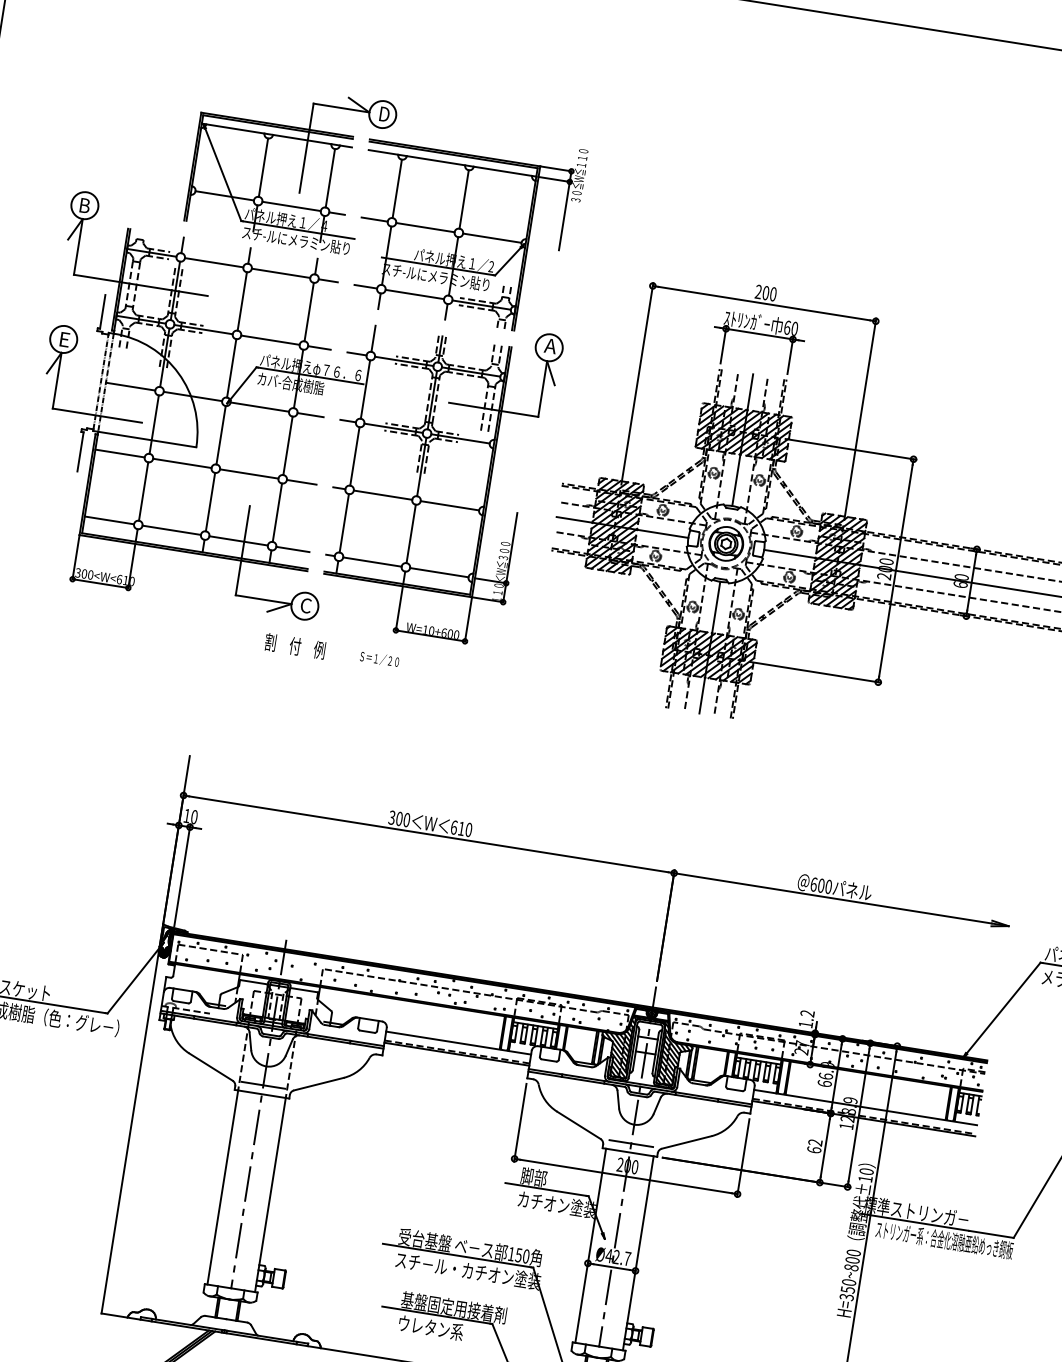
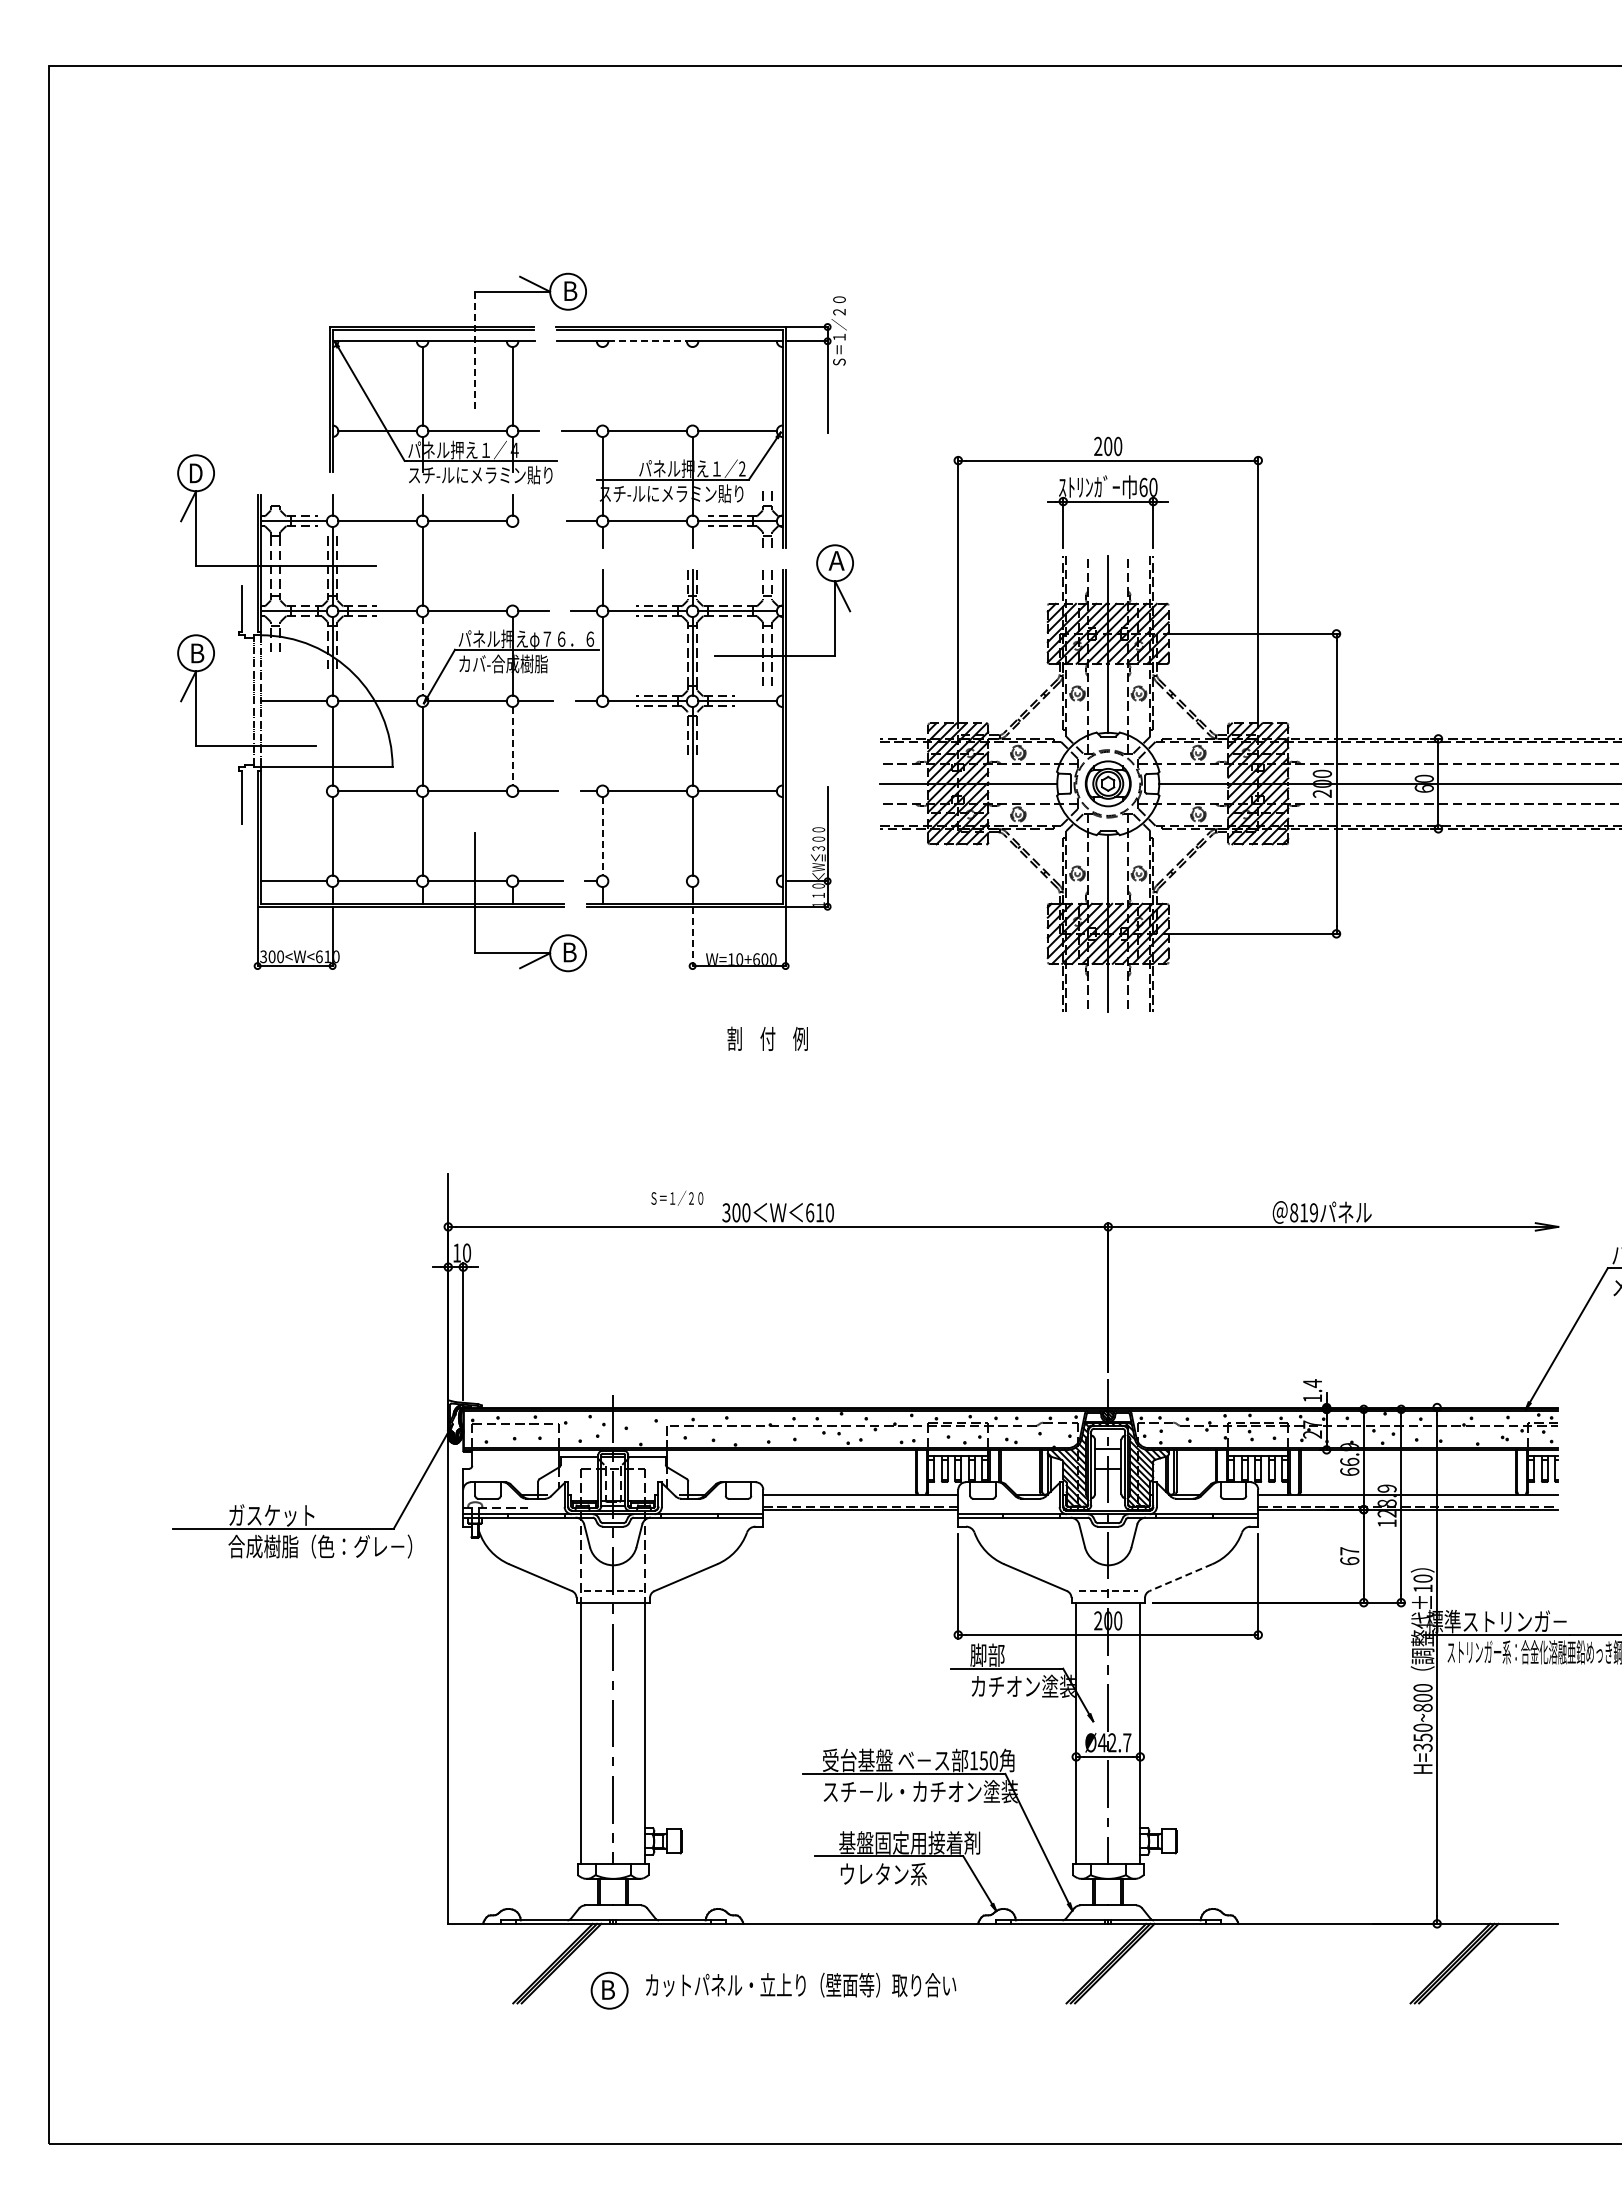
text: (384, 113) -> (570, 290), D -> B
line: (306, 148) -> (475, 351), solid -> dashed
line: (436, 161) -> (648, 341), solid -> dashed
text: (579, 175) -> (838, 330), ３０≦Ｗ≦１１０ -> Ｓ＝１／２０
line: (397, 189) -> (602, 386), removed
line: (464, 199) -> (692, 386), removed
text: (85, 206) -> (197, 473), B -> D
line: (328, 281) -> (531, 521), removed
line: (309, 311) -> (512, 565), removed
text: (64, 339) -> (197, 653), E -> B
line: (231, 368) -> (422, 656), solid -> dashed
line: (287, 446) -> (512, 746), solid -> dashed
line: (119, 453) -> (293, 791), removed
line: (354, 455) -> (602, 745), removed
line: (277, 512) -> (512, 835), removed
line: (344, 523) -> (602, 836), solid -> dashed
line: (372, 562) -> (647, 881), removed
line: (439, 572) -> (737, 881), removed
text: (306, 605) -> (569, 952), C -> B
line: (399, 608) -> (692, 936), solid -> dashed
text: (295, 645) -> (767, 1038), moved
text: (379, 658) -> (677, 1197), moved
text: (821, 885) -> (1304, 1212), 600 -> 819
text: (807, 1013) -> (1312, 1383), 1.2 -> 1.4
line: (263, 1085) -> (613, 1590), solid -> dashed
line: (686, 1142) -> (1180, 1577), solid -> dashed
text: (815, 1142) -> (1349, 1551), 62 -> 67
line: (631, 1143) -> (1108, 1590), solid -> dashed

